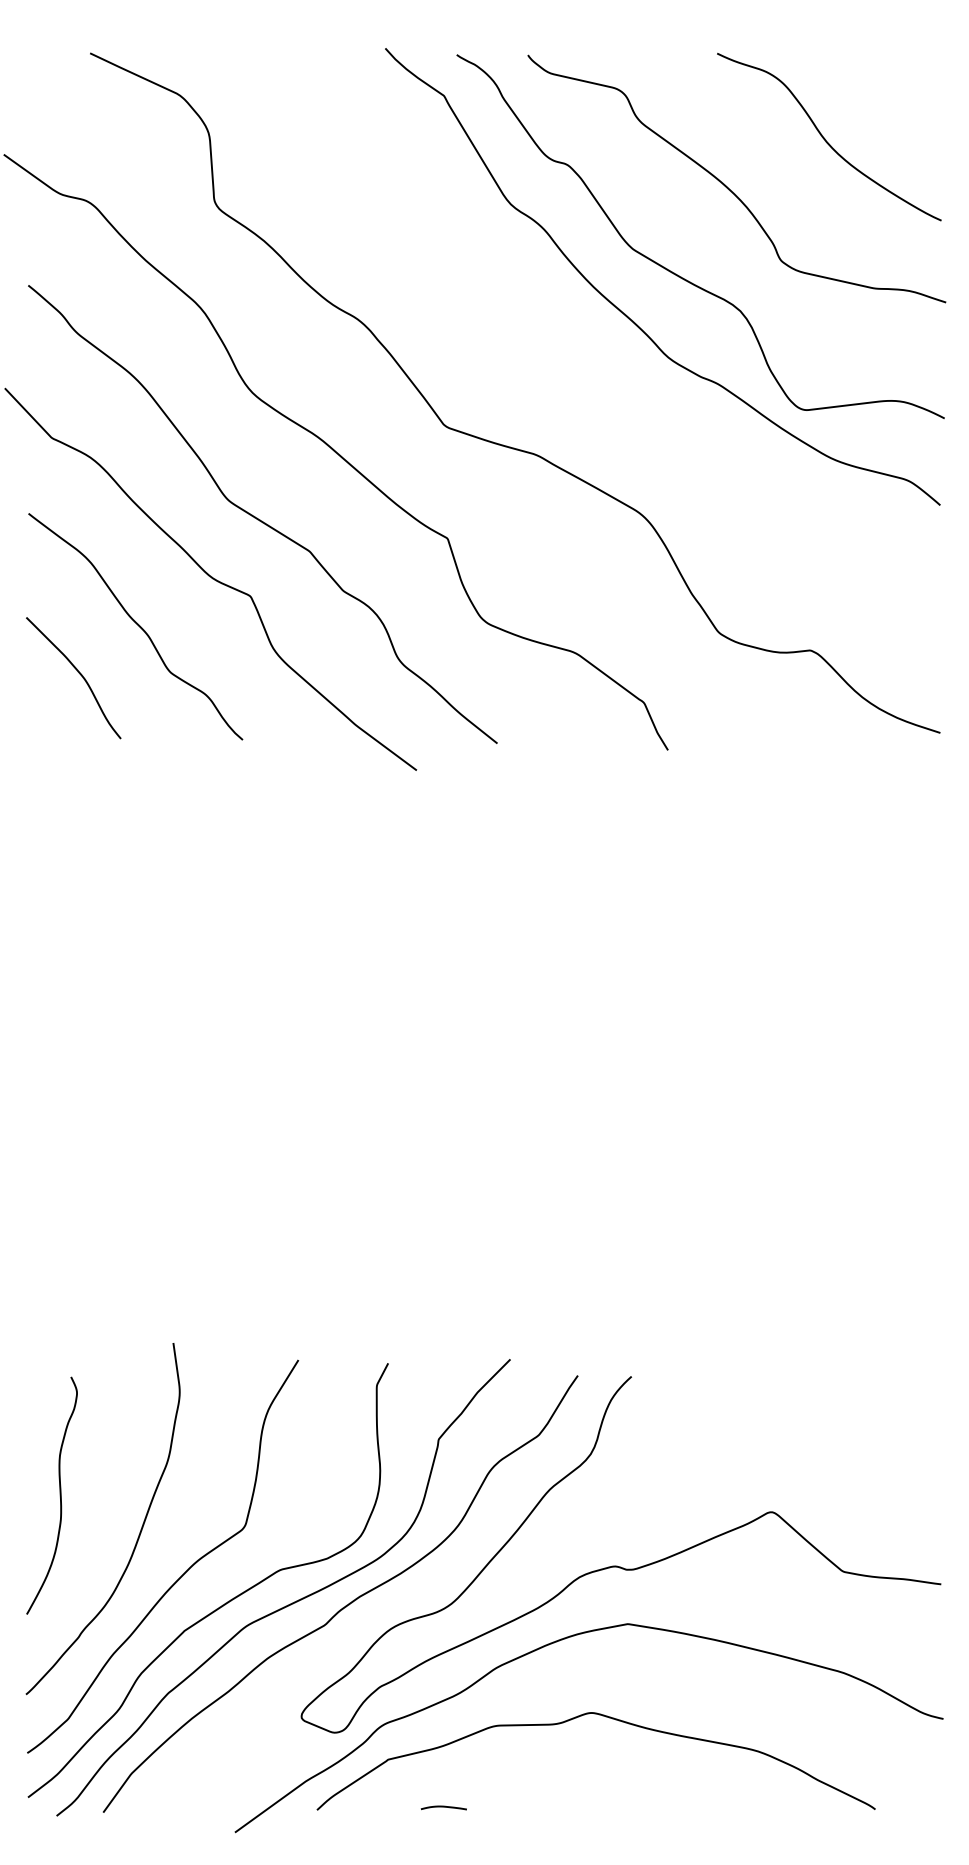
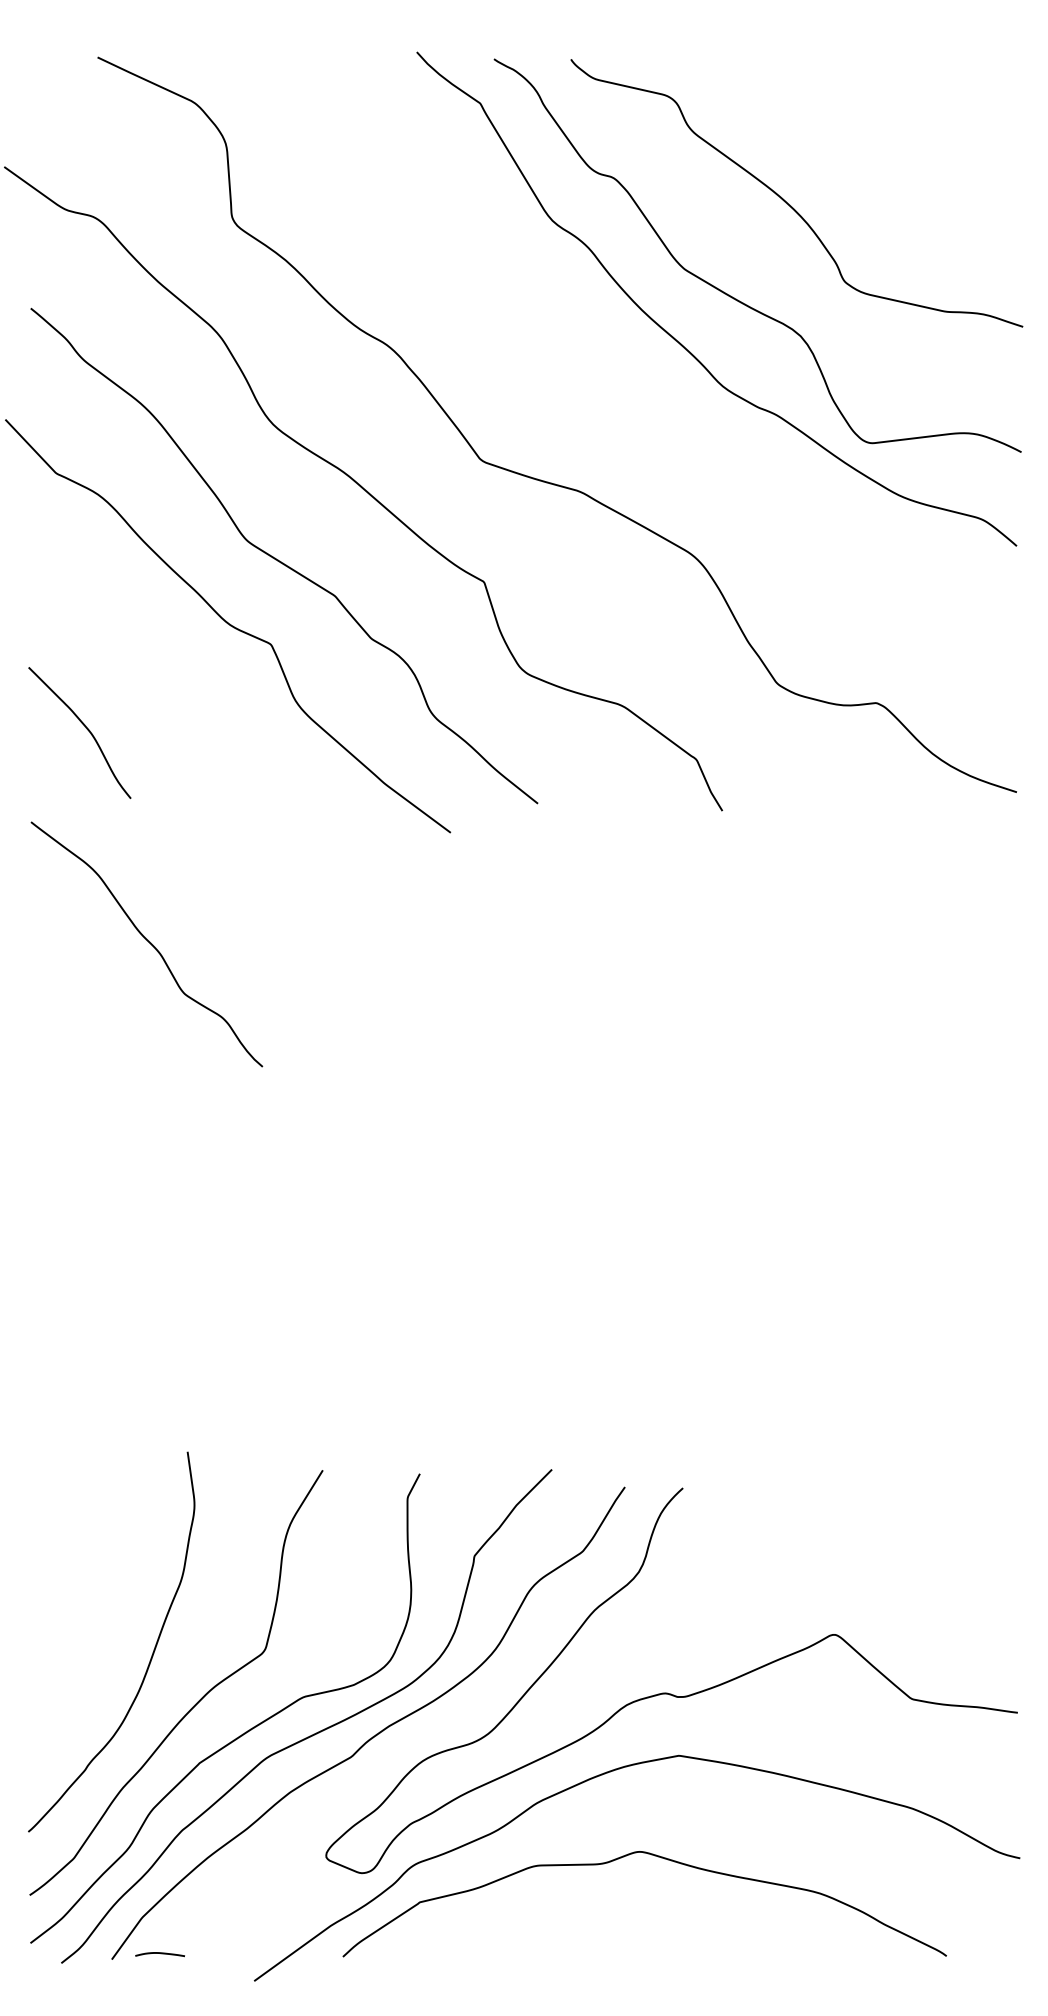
curve: (825, 138) -> (892, 149), removed
curve: (137, 624) -> (148, 942), moved
curve: (59, 1494) -> (64, 1615), removed
curve: (443, 1806) -> (159, 1953), moved

